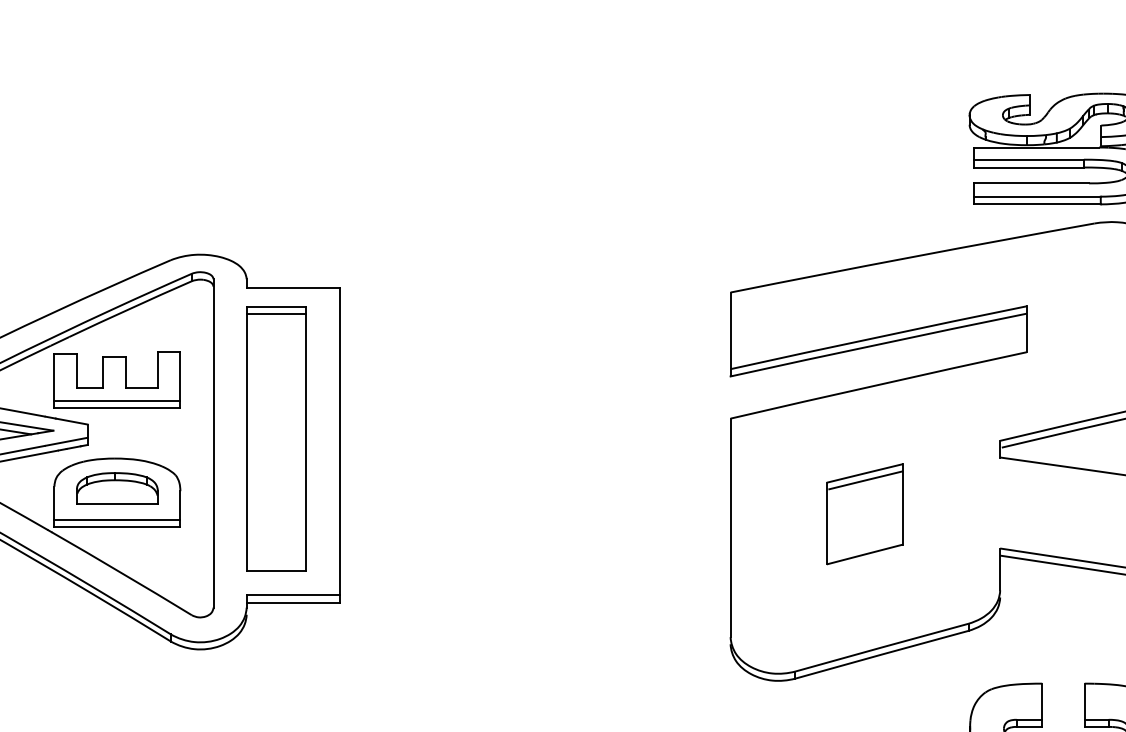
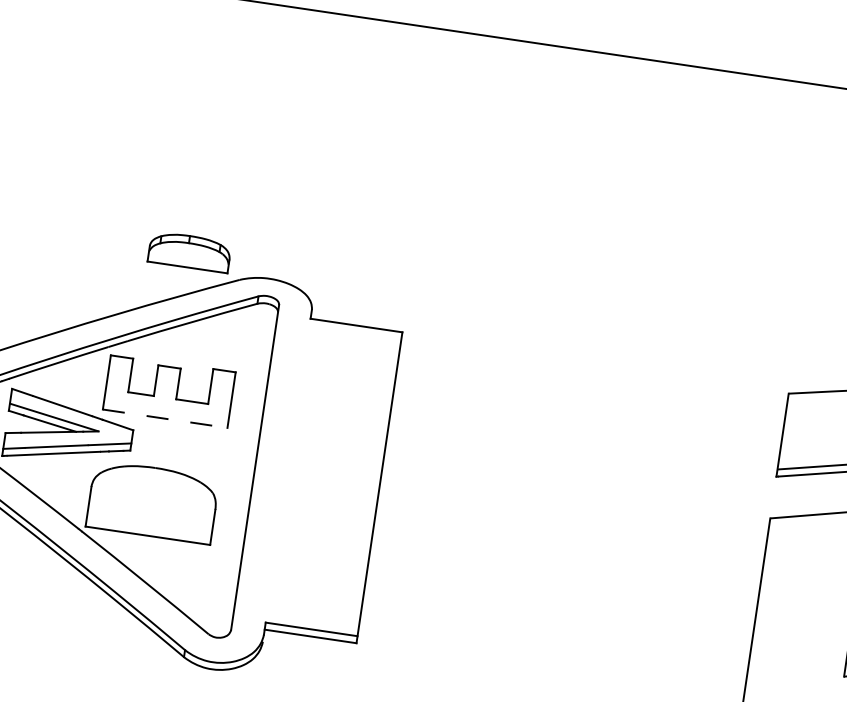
line: (117, 401) -> (166, 411), removed
line: (117, 408) -> (165, 418), solid -> dashed
part: (276, 438) -> (318, 471), removed
part: (117, 488) -> (189, 251), moved
line: (117, 519) -> (149, 528), removed

